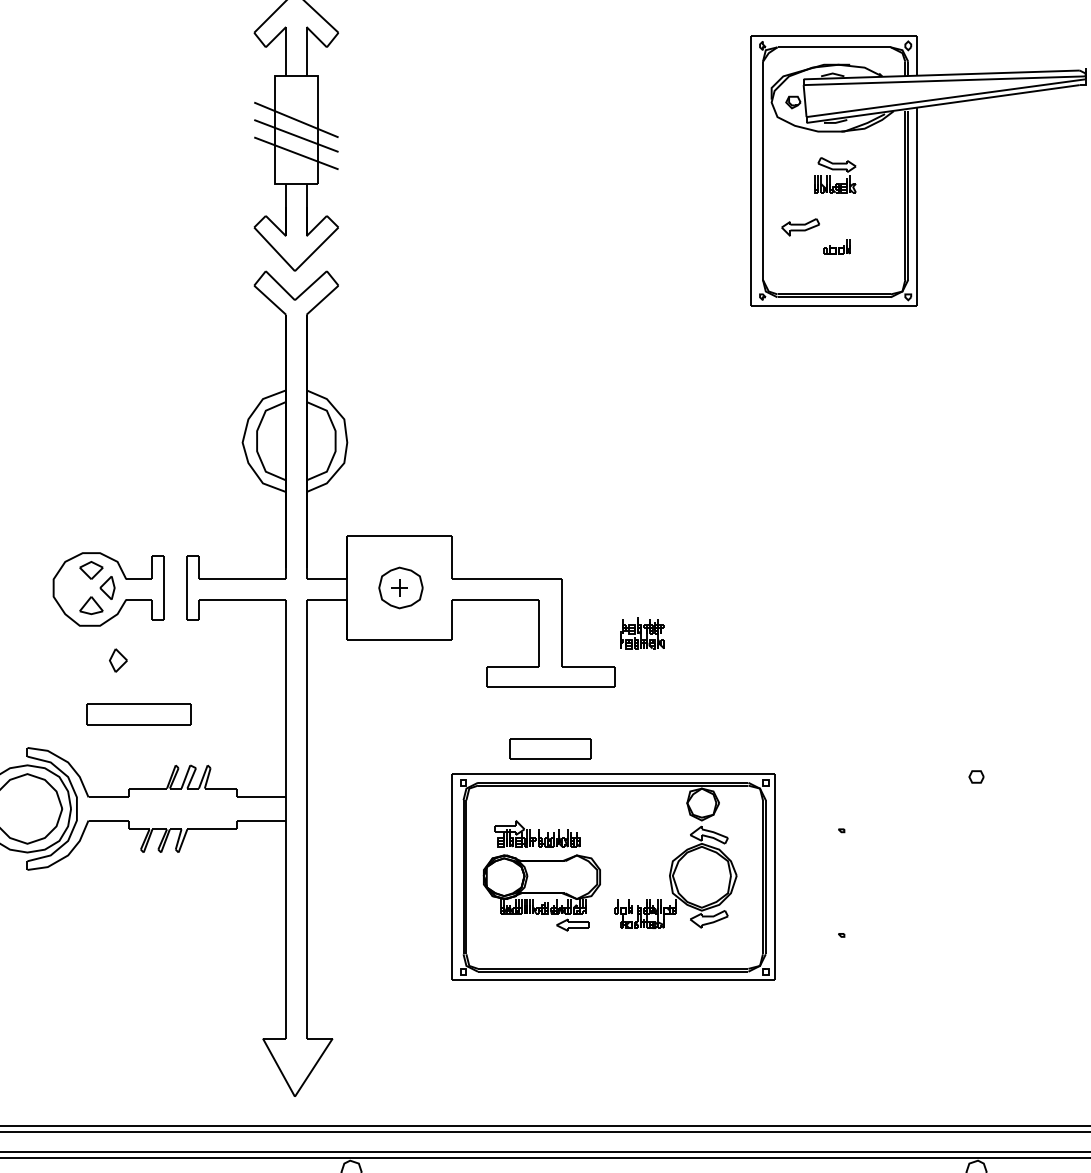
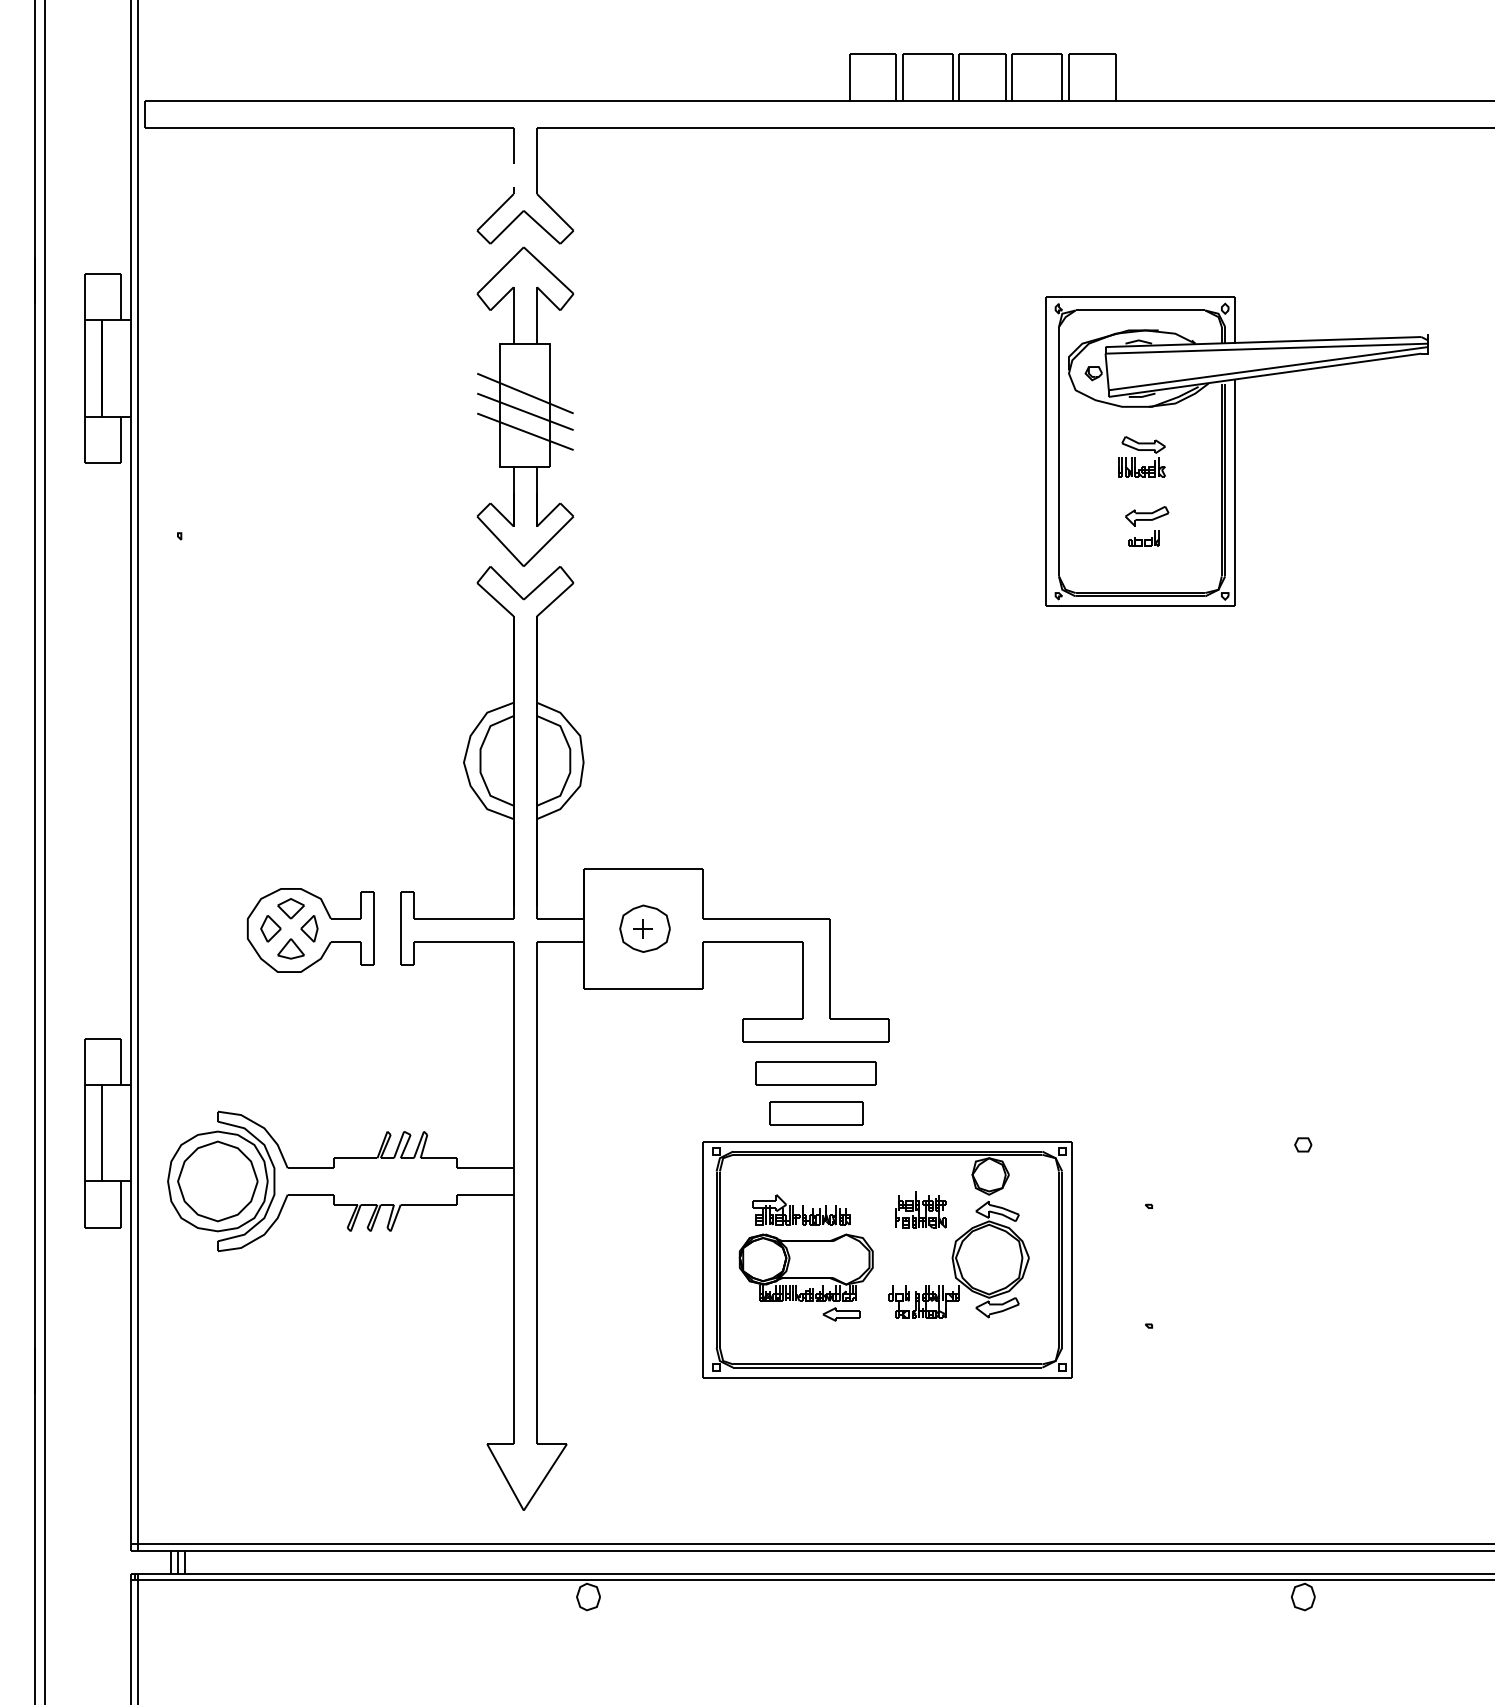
part: (800, 227) -> (1147, 516), moved
part: (641, 632) -> (920, 1209), moved
part: (118, 660) -> (270, 928), moved
part: (138, 714) -> (815, 1073), moved

